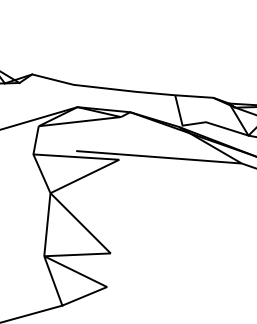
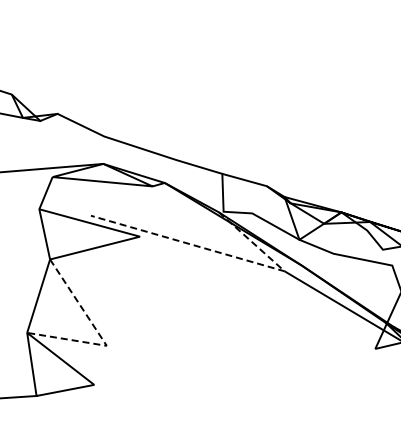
line: (195, 159) -> (230, 255), solid -> dashed
line: (104, 246) -> (100, 336), solid -> dashed

